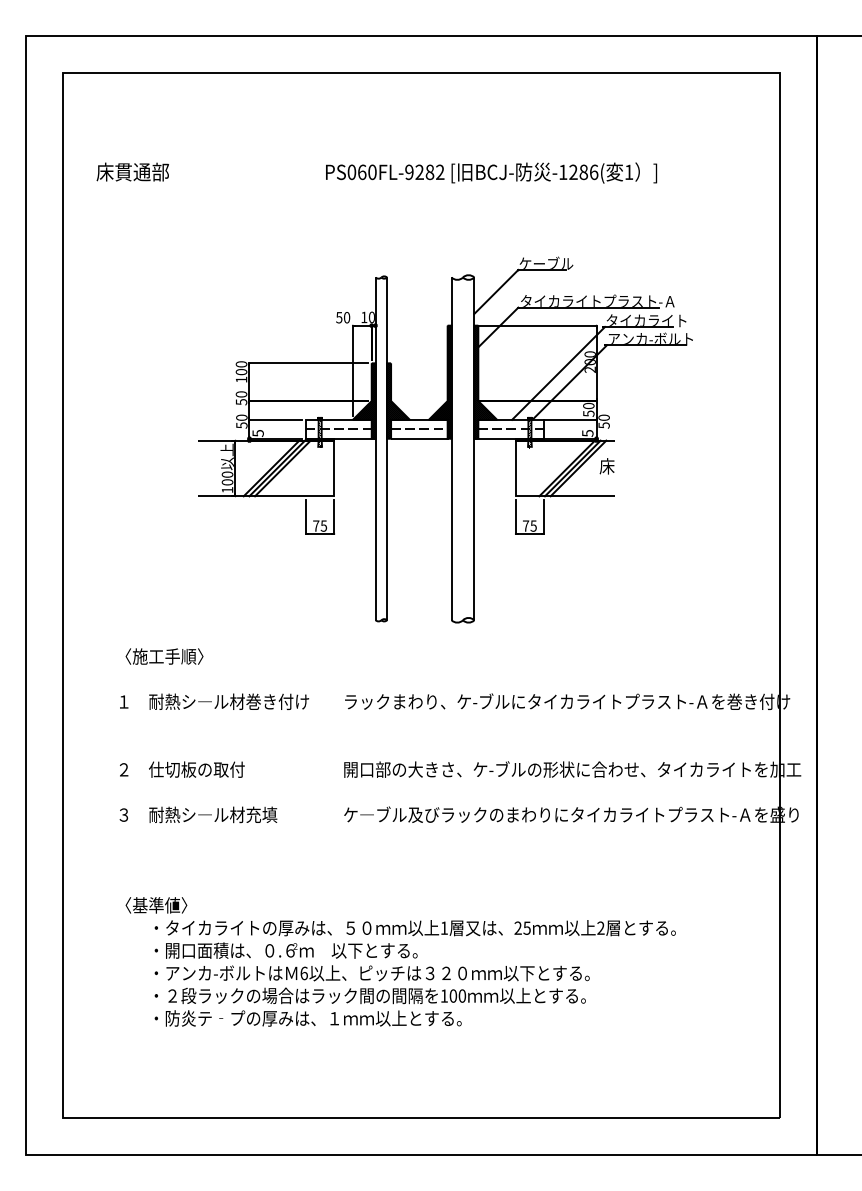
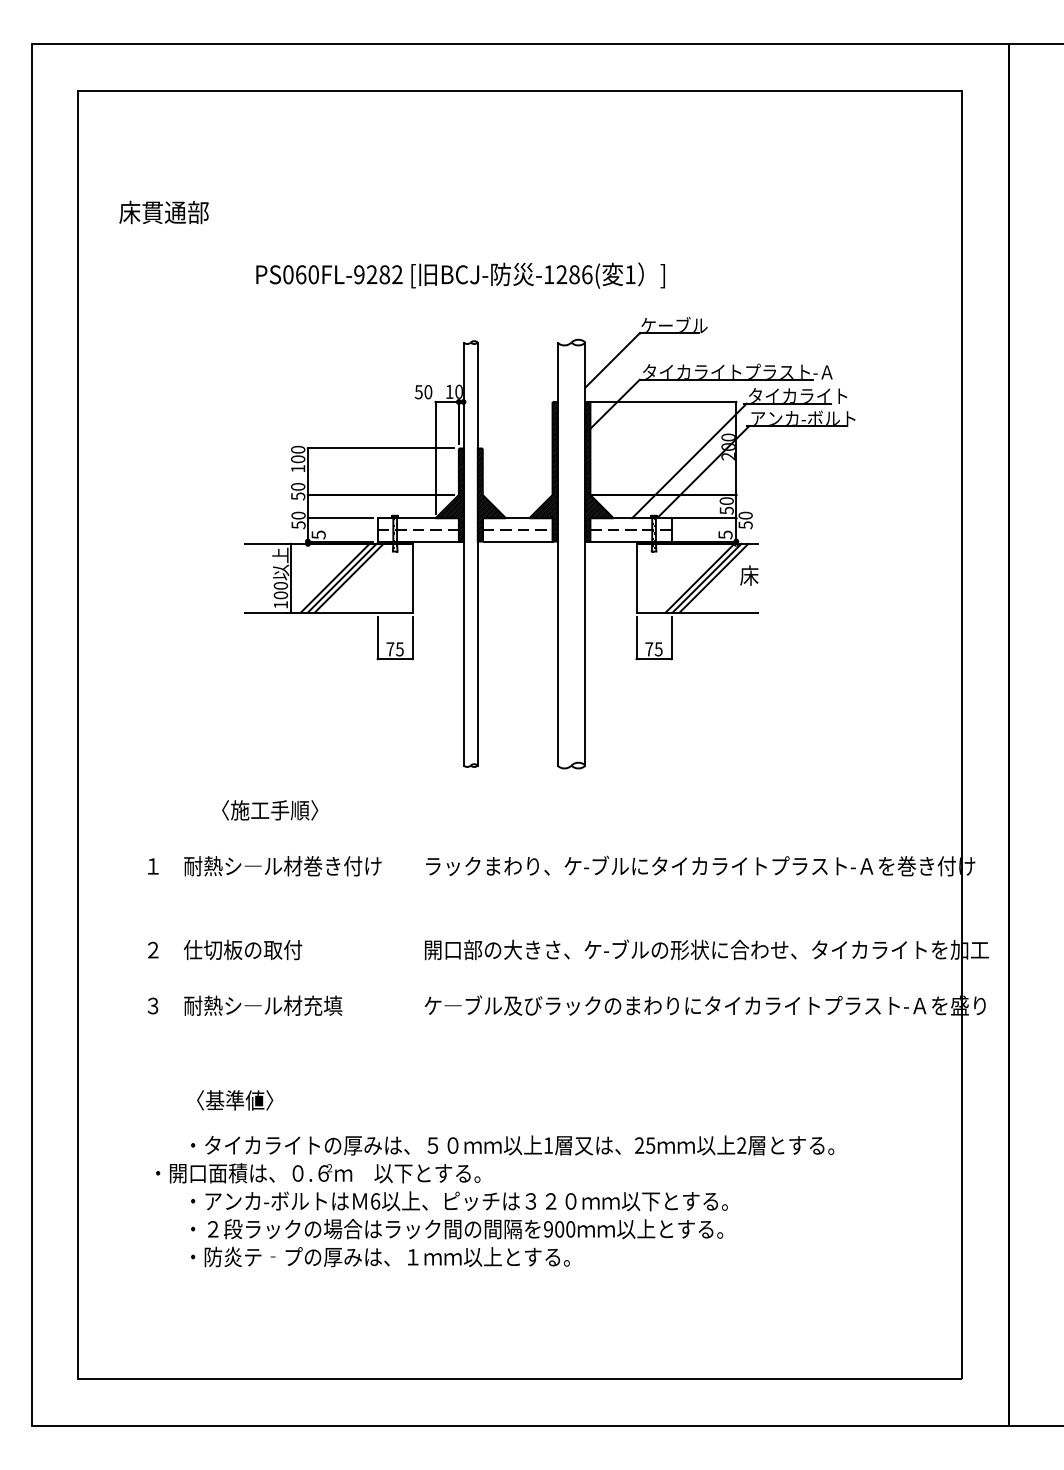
text: (491, 172) -> (460, 275), moved
text: (164, 656) -> (270, 810), moved
text: (156, 905) -> (235, 1100), moved
text: (286, 950) -> (318, 1173), moved
text: (444, 996) -> (548, 1229), 100 -> 900

